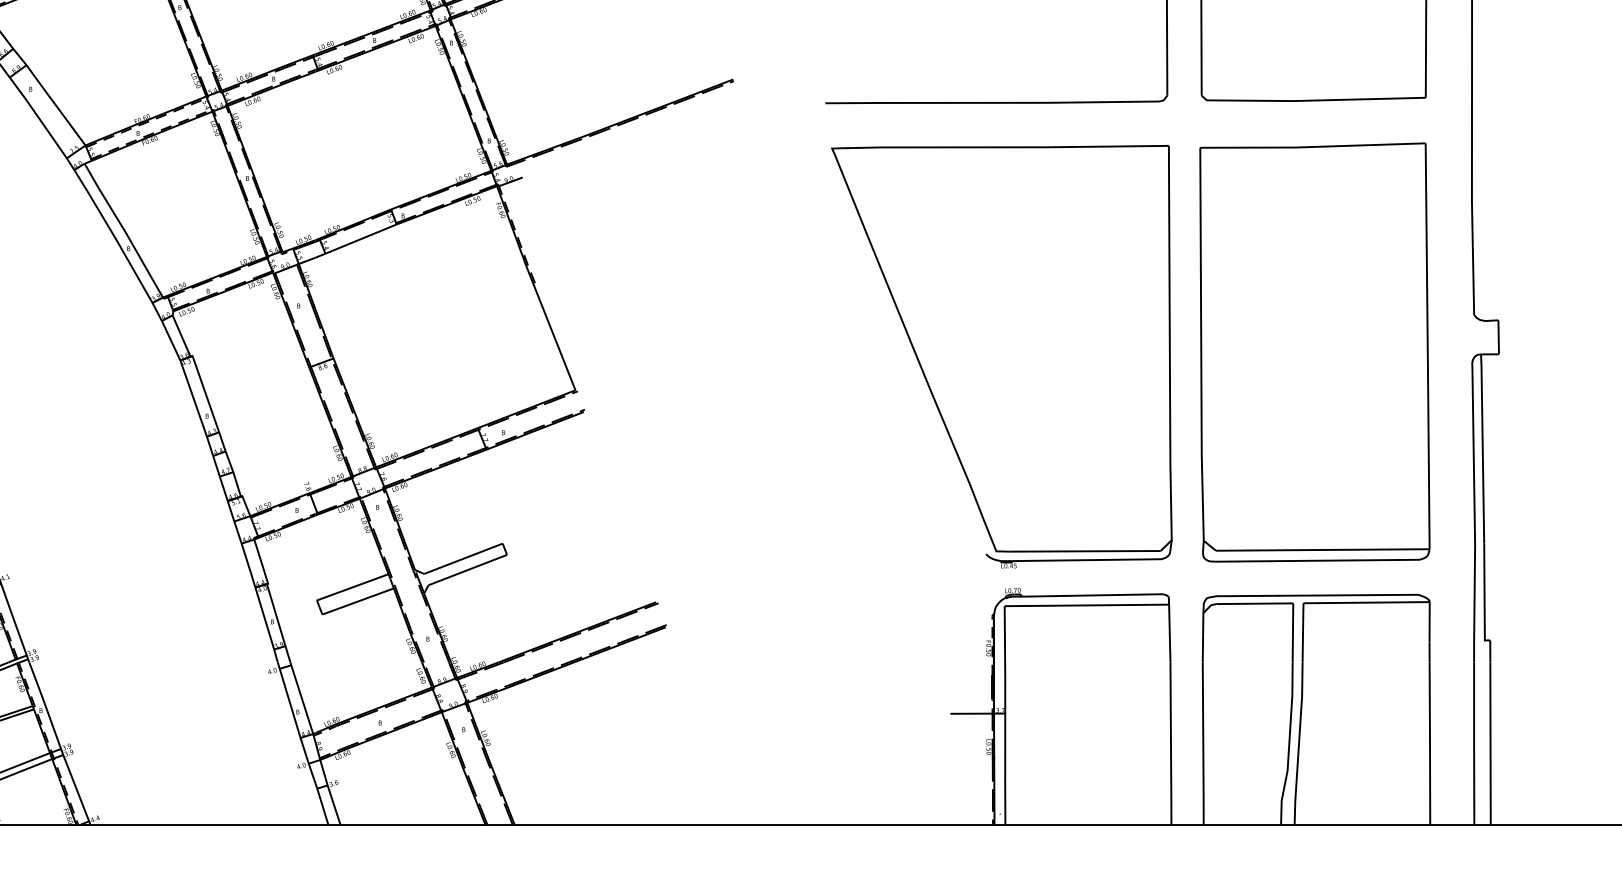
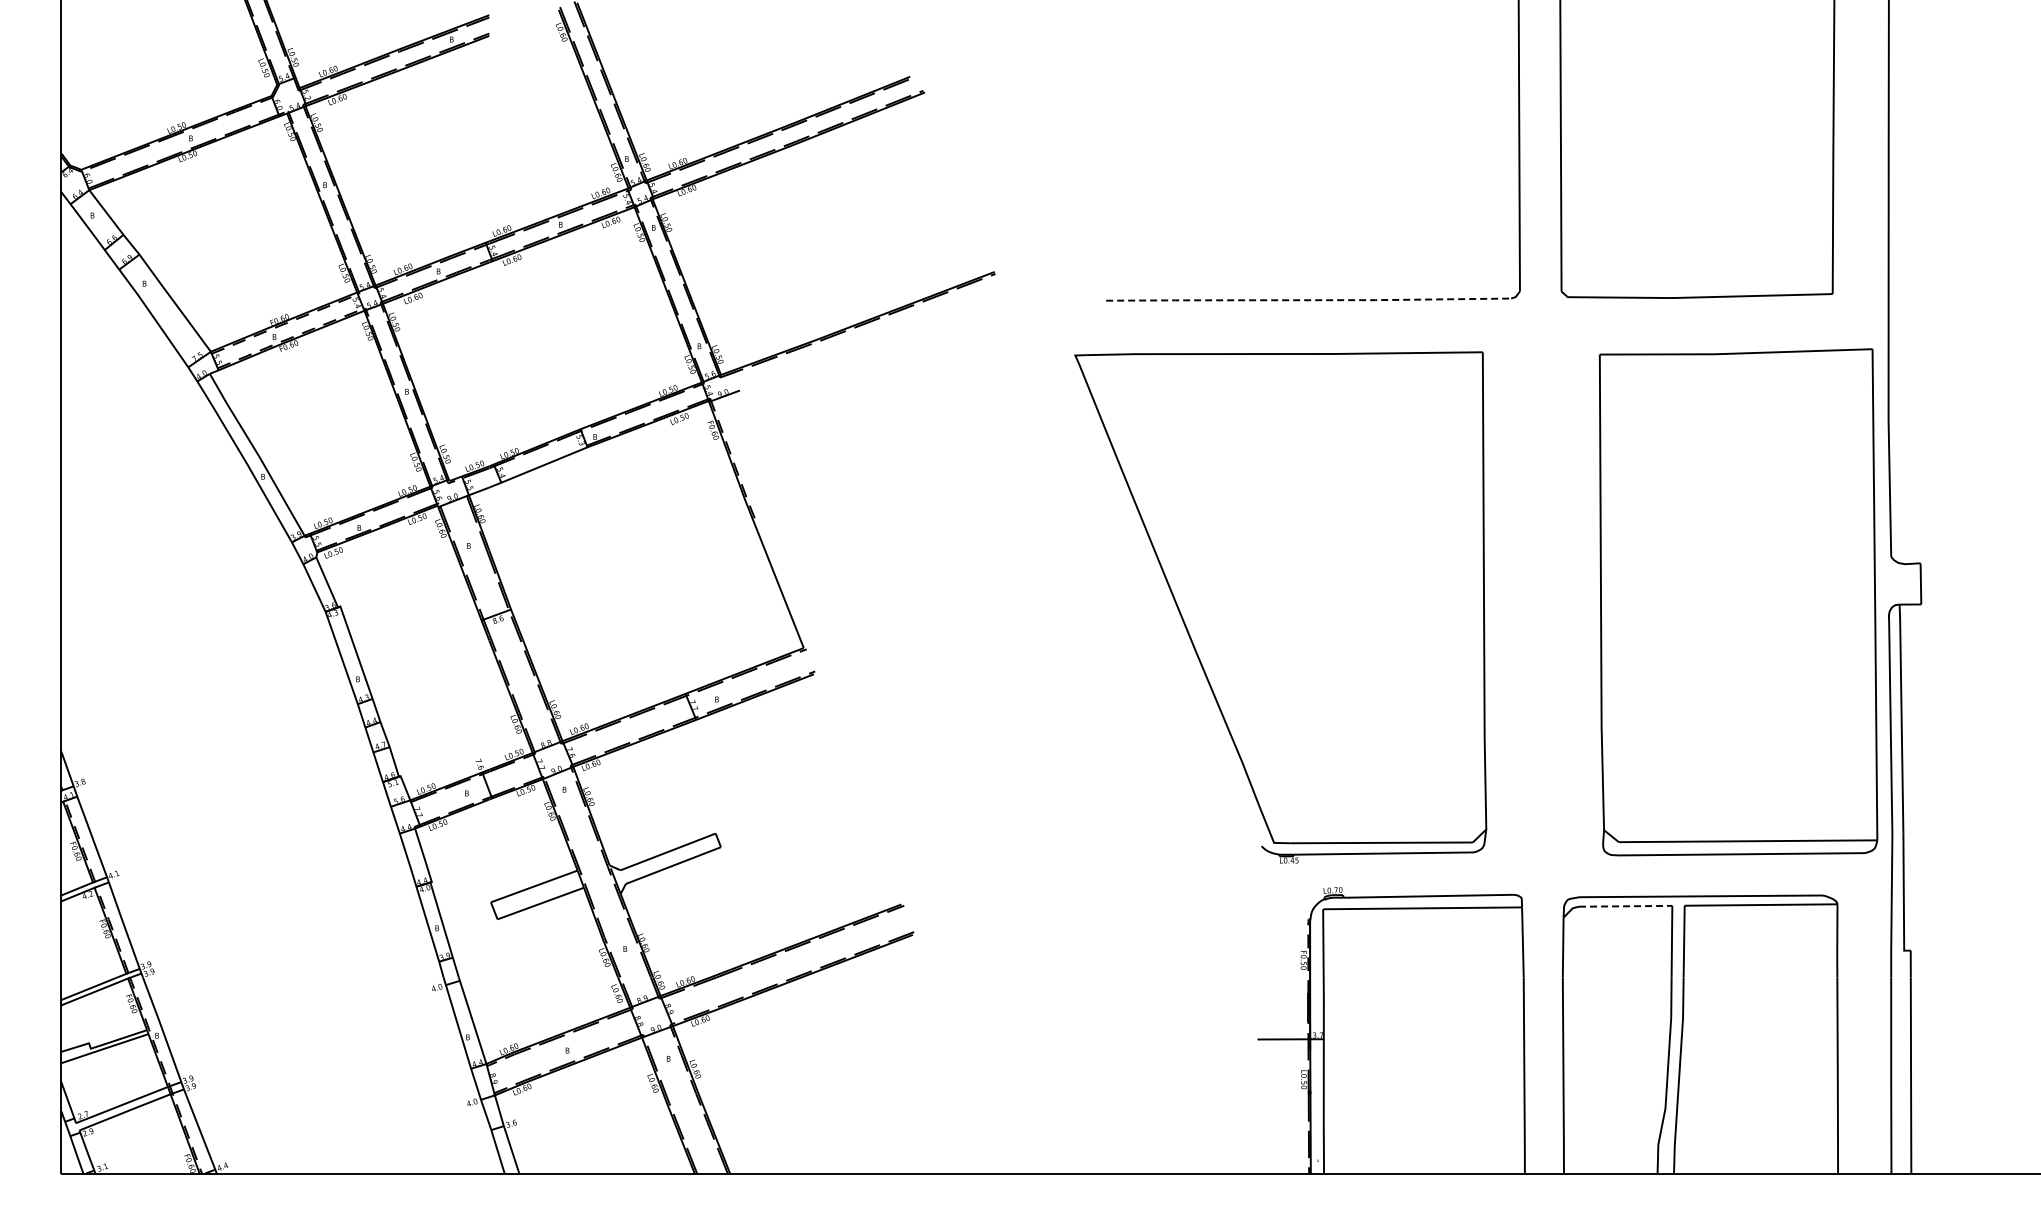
line: (993, 103) -> (1309, 300), solid -> dashed
part: (1314, 352) -> (1738, 602), moved
part: (1001, 356) -> (1280, 607), moved
line: (1254, 603) -> (1625, 906), solid -> dashed

